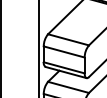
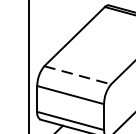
line: (69, 39) -> (79, 74), solid -> dashed

